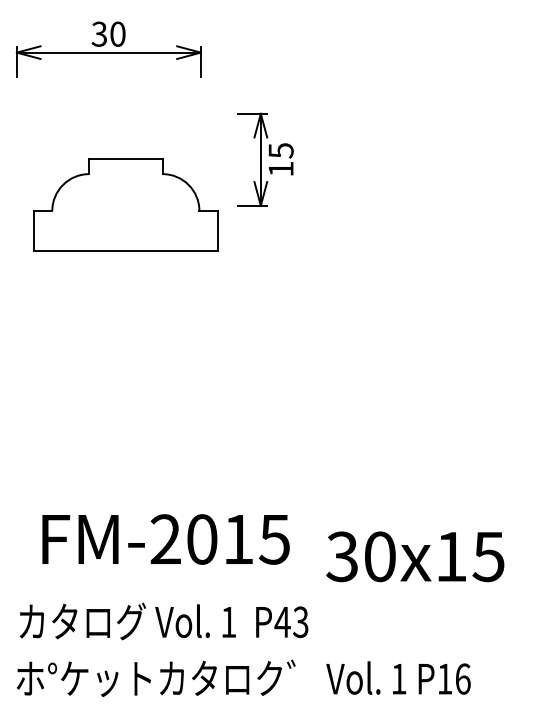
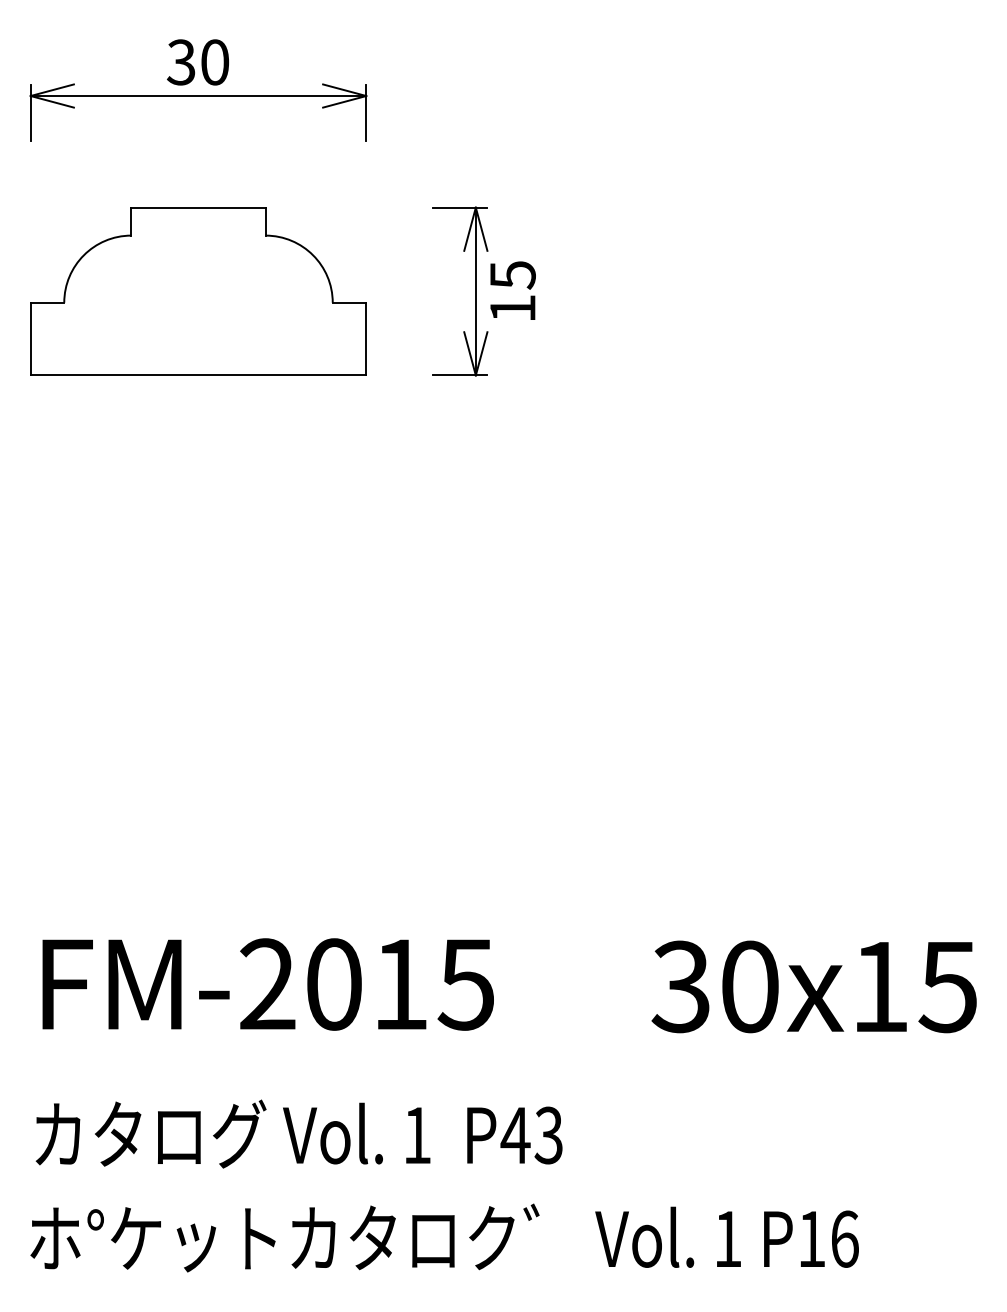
part: (125, 204) -> (197, 291), moved
text: (165, 539) -> (267, 984), moved
text: (415, 556) -> (814, 986), moved

